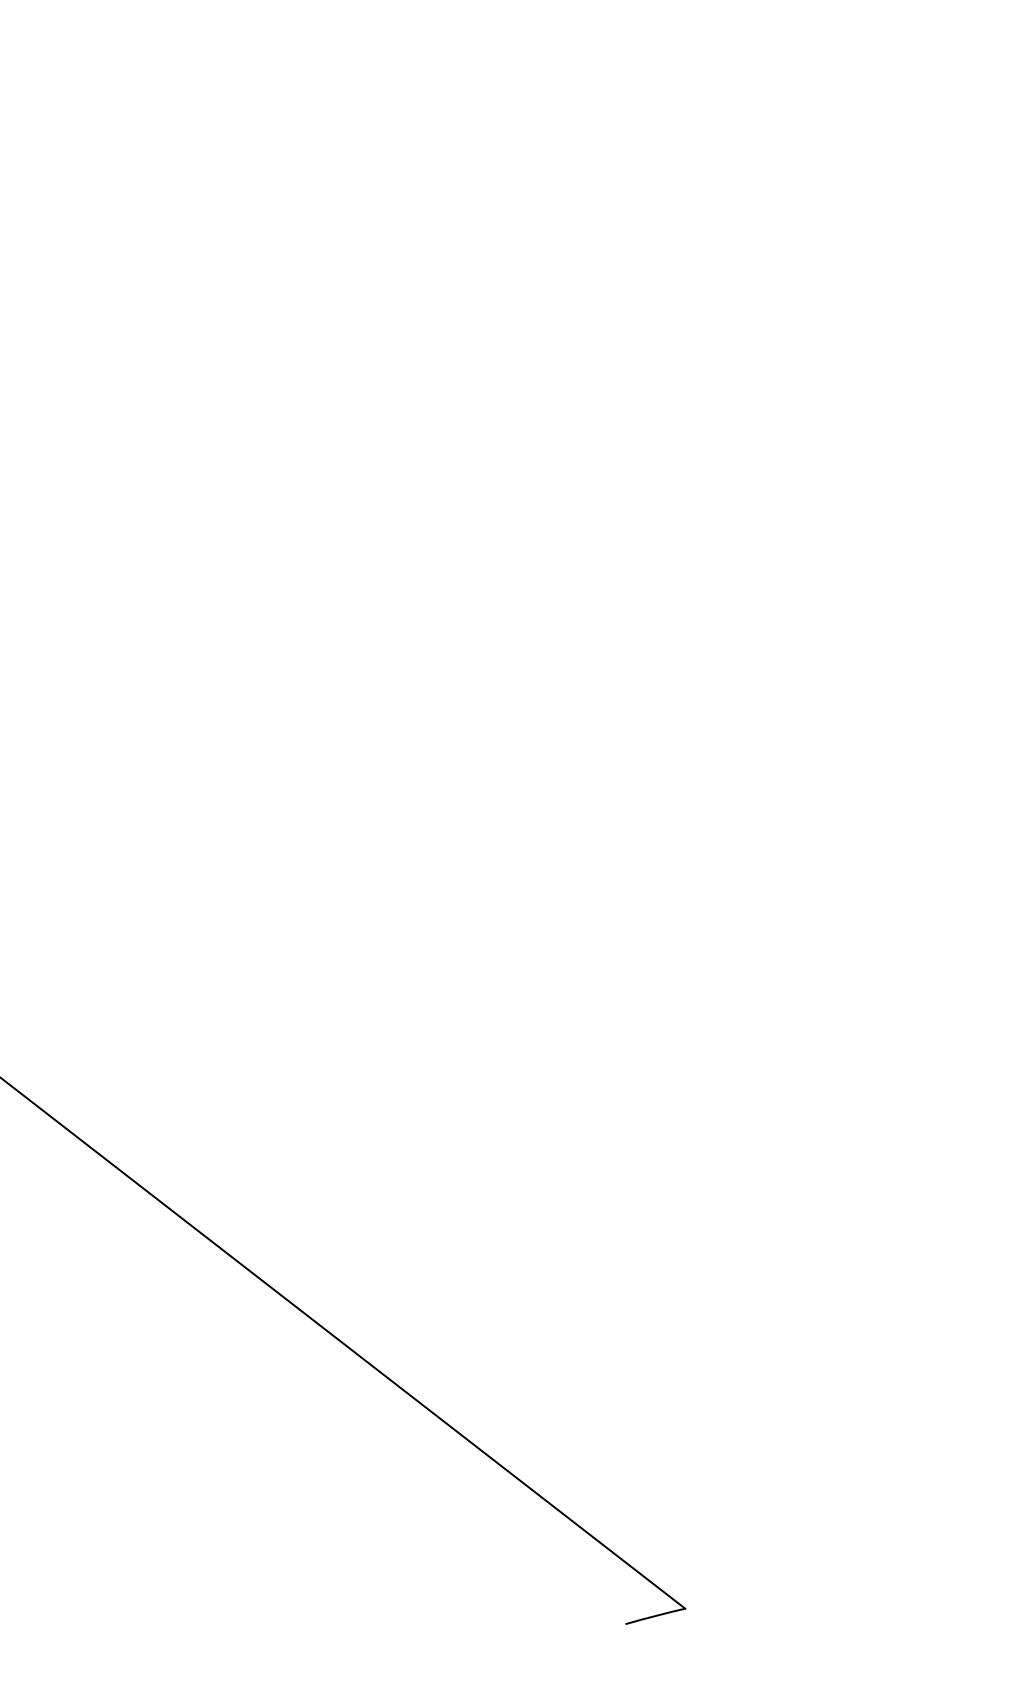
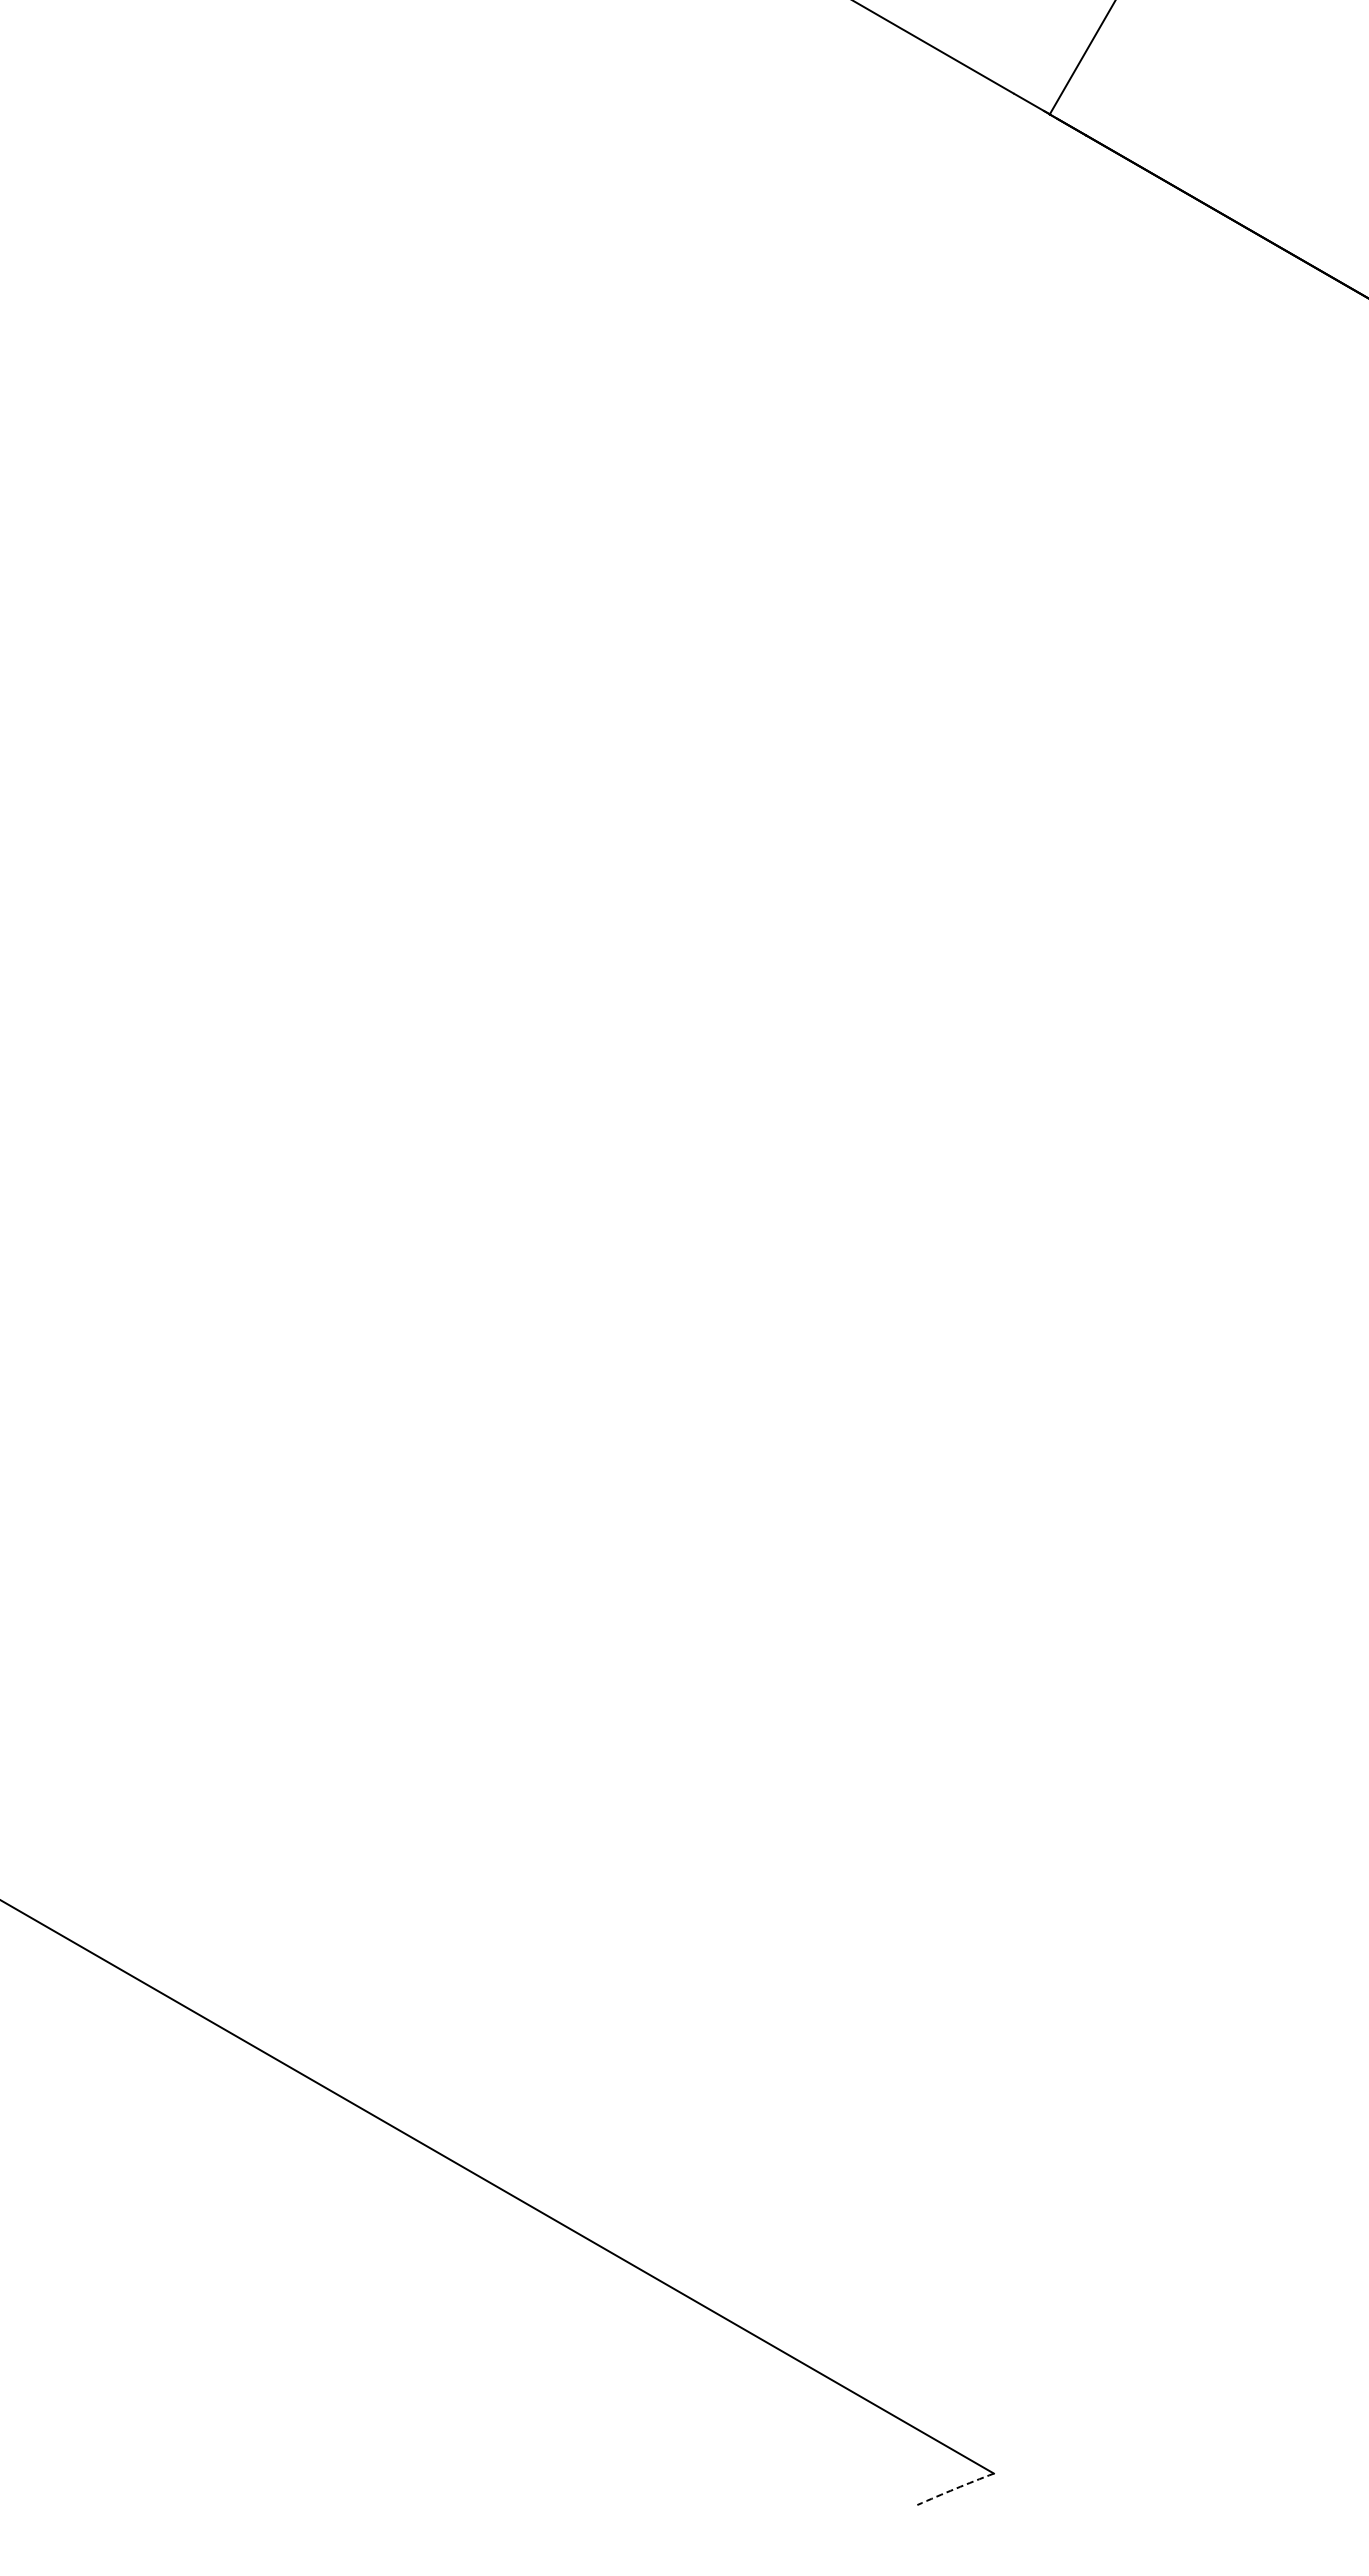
arc: (655, 1615) -> (955, 2488), solid -> dashed

